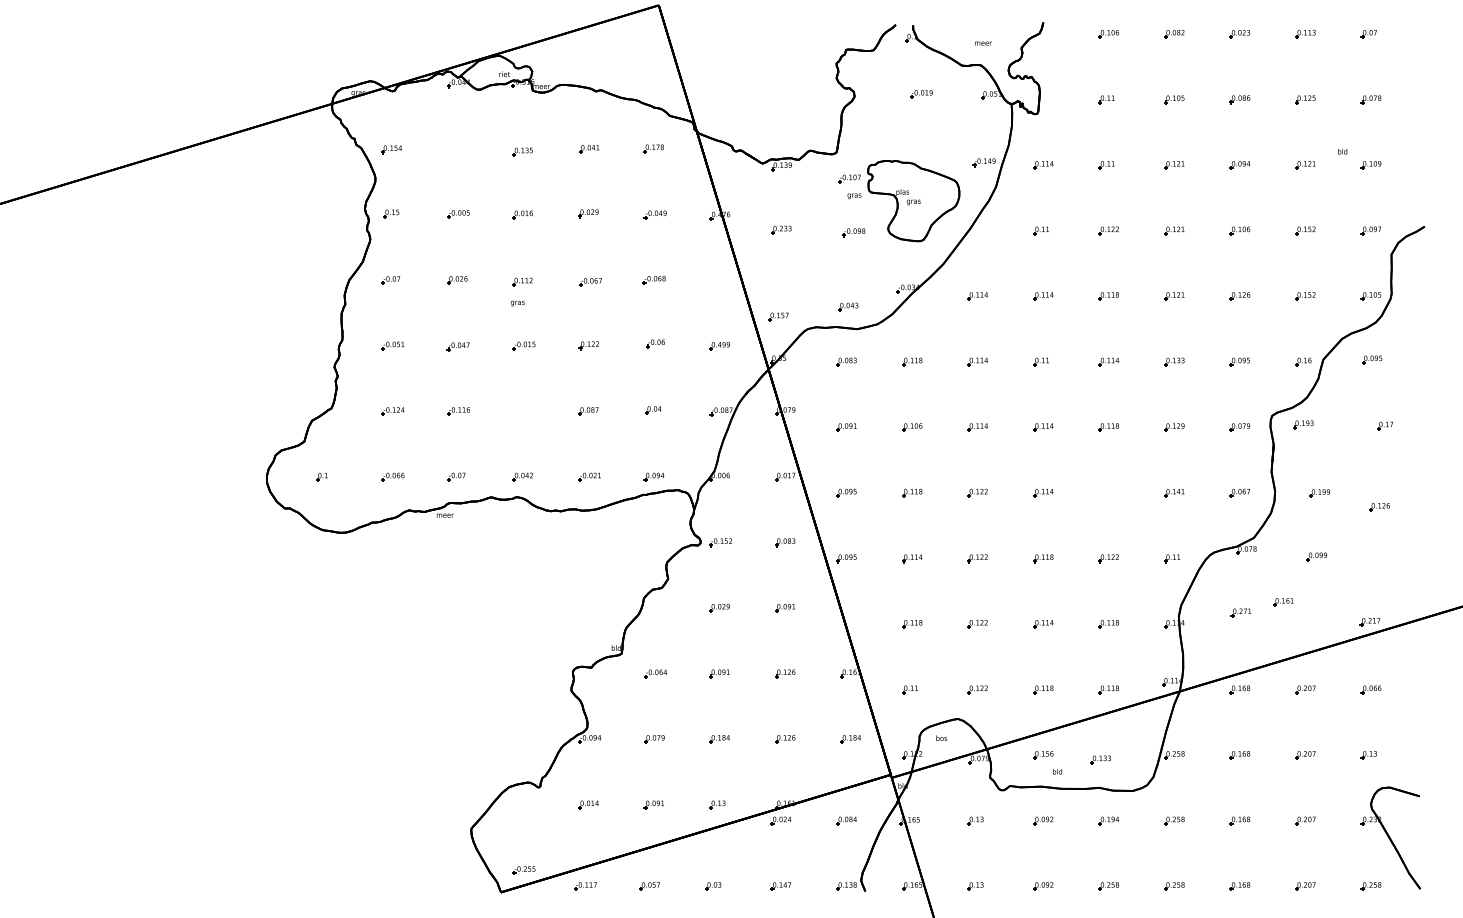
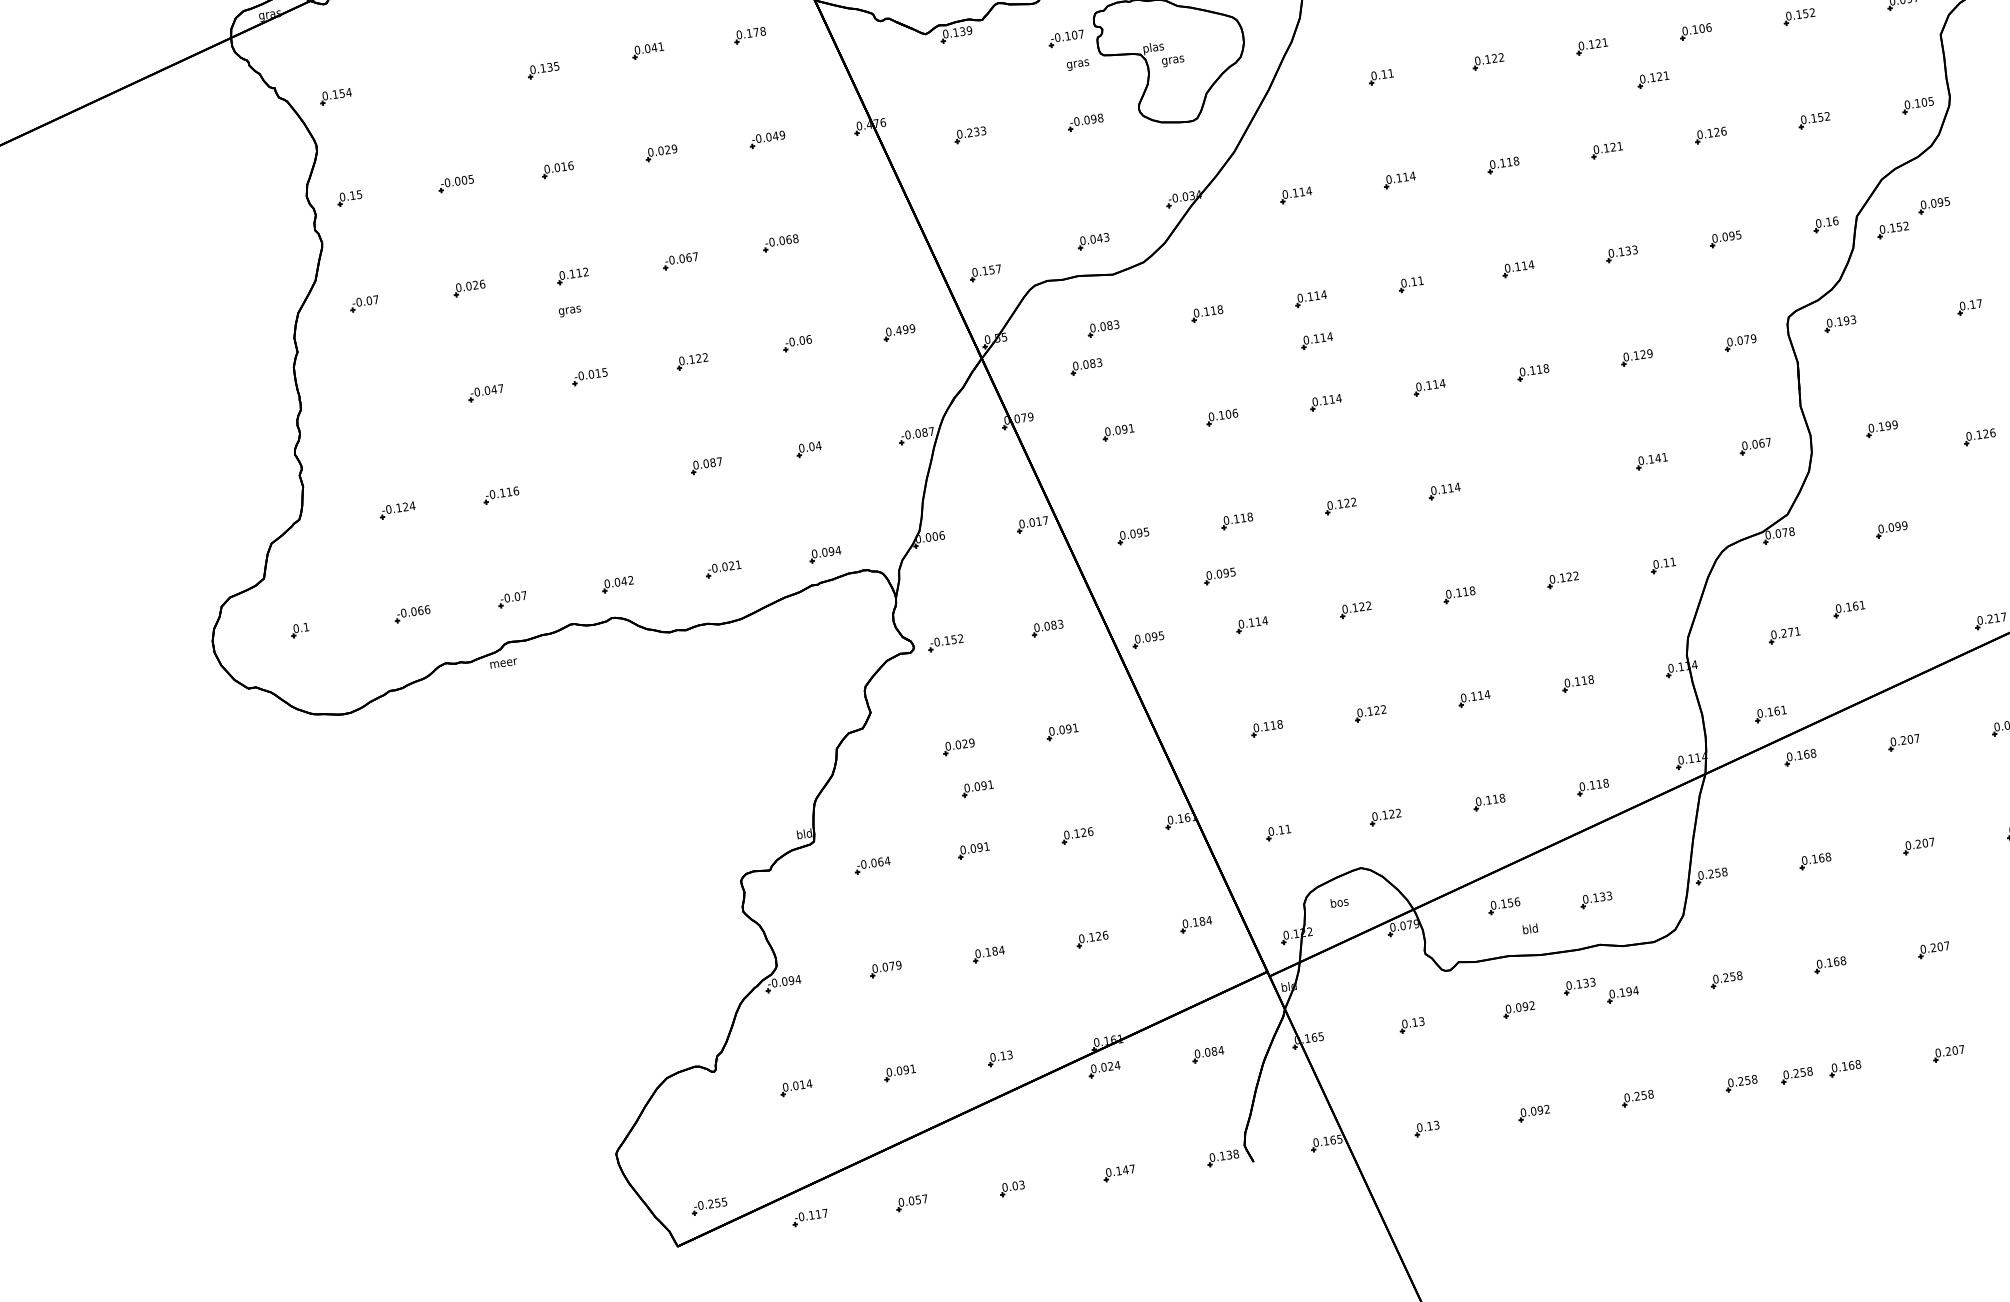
part: (1209, 256) -> (1653, 79), added
part: (392, 345) -> (381, 406), removed
part: (1344, 371) -> (1892, 230), added
part: (832, 383) -> (1086, 366), added
part: (977, 388) -> (1316, 341), added
part: (896, 525) -> (1219, 576), added
part: (727, 635) -> (977, 788), added
part: (1225, 660) -> (1770, 714), added
part: (1082, 811) -> (1578, 986), added
part: (1209, 886) -> (1796, 1075), added

